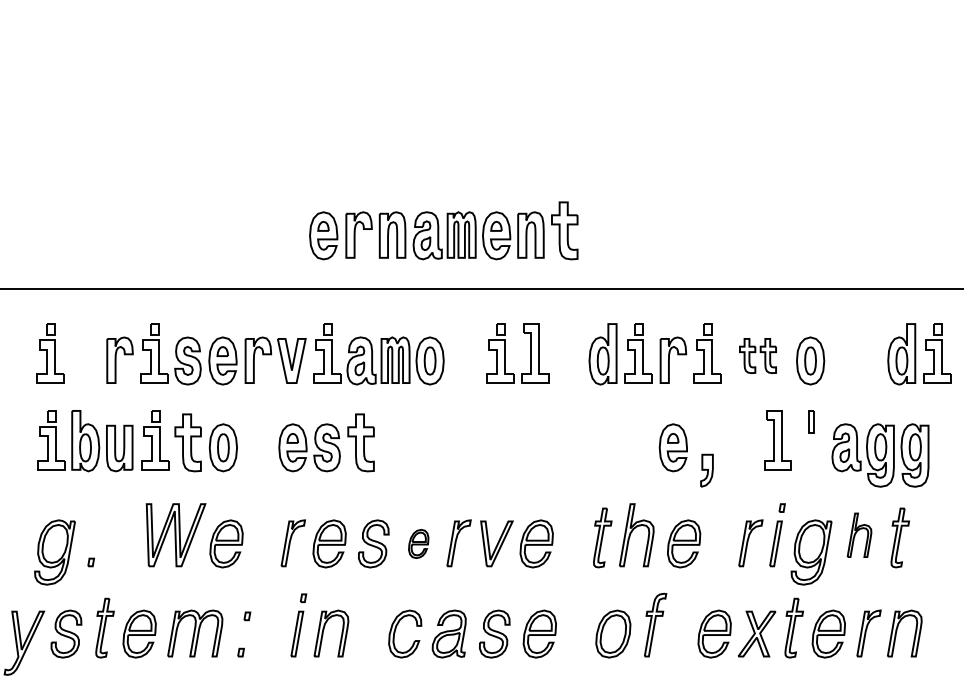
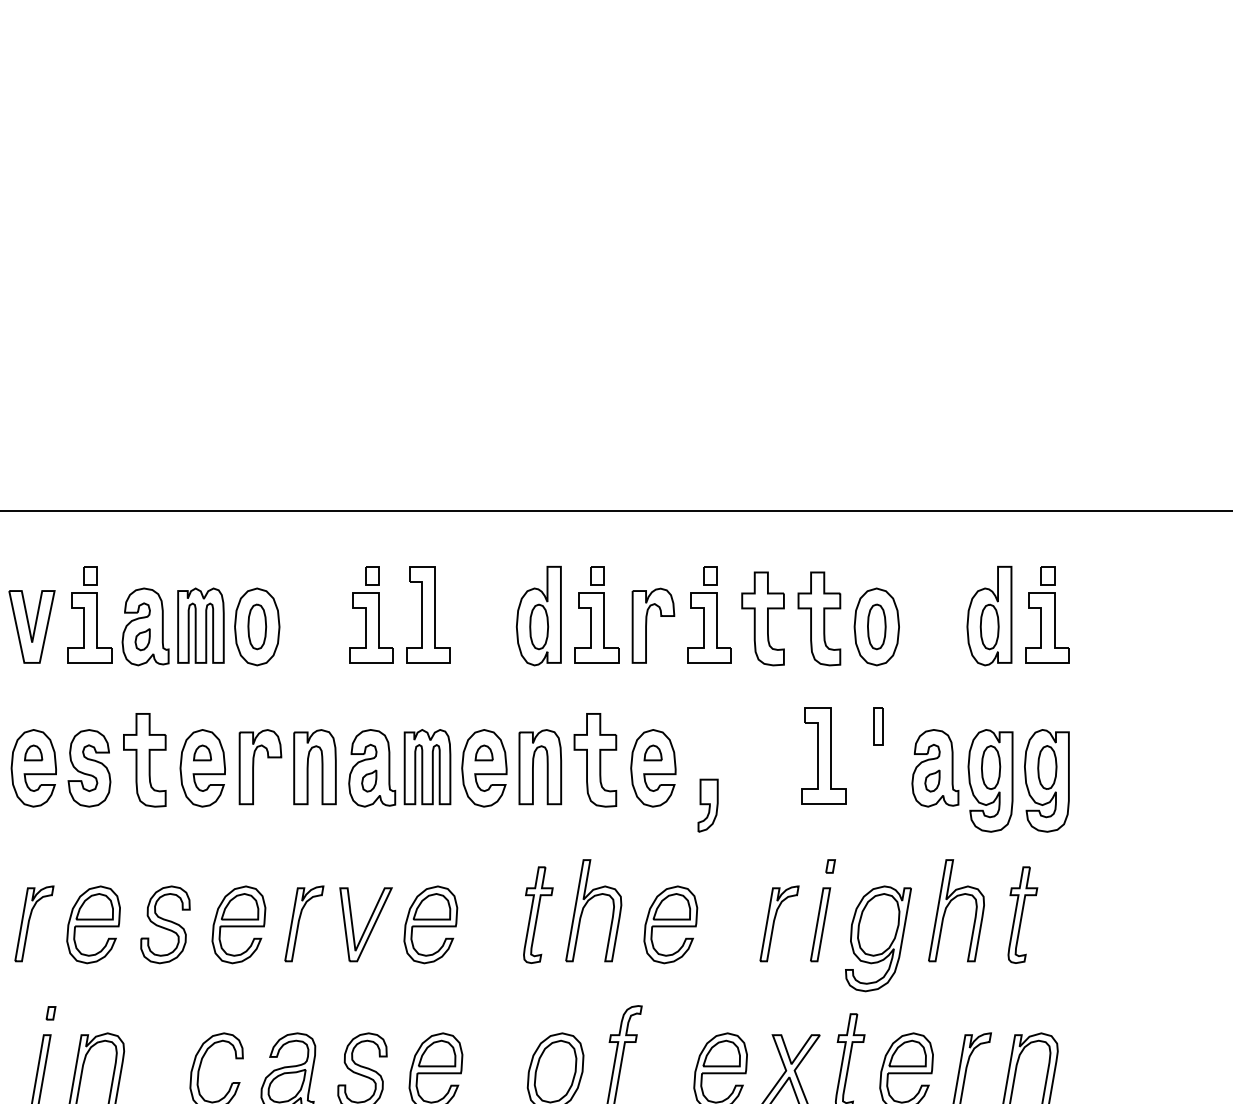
part: (443, 230) -> (397, 759), moved
part: (919, 354) -> (1018, 616), moved
part: (757, 355) -> (790, 618), size x1.67
part: (859, 535) -> (956, 911), size x1.43
part: (418, 543) -> (238, 924), size x1.67

